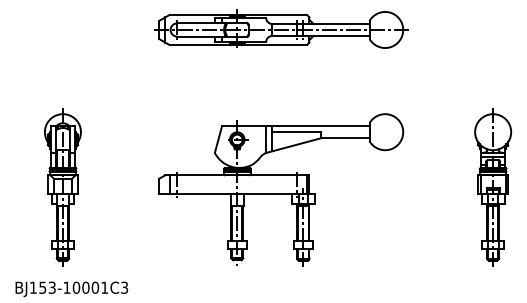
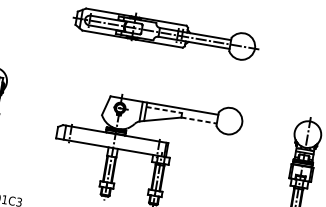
line: (297, 132) -> (164, 110), solid -> dashed
line: (345, 138) -> (199, 120), solid -> dashed

